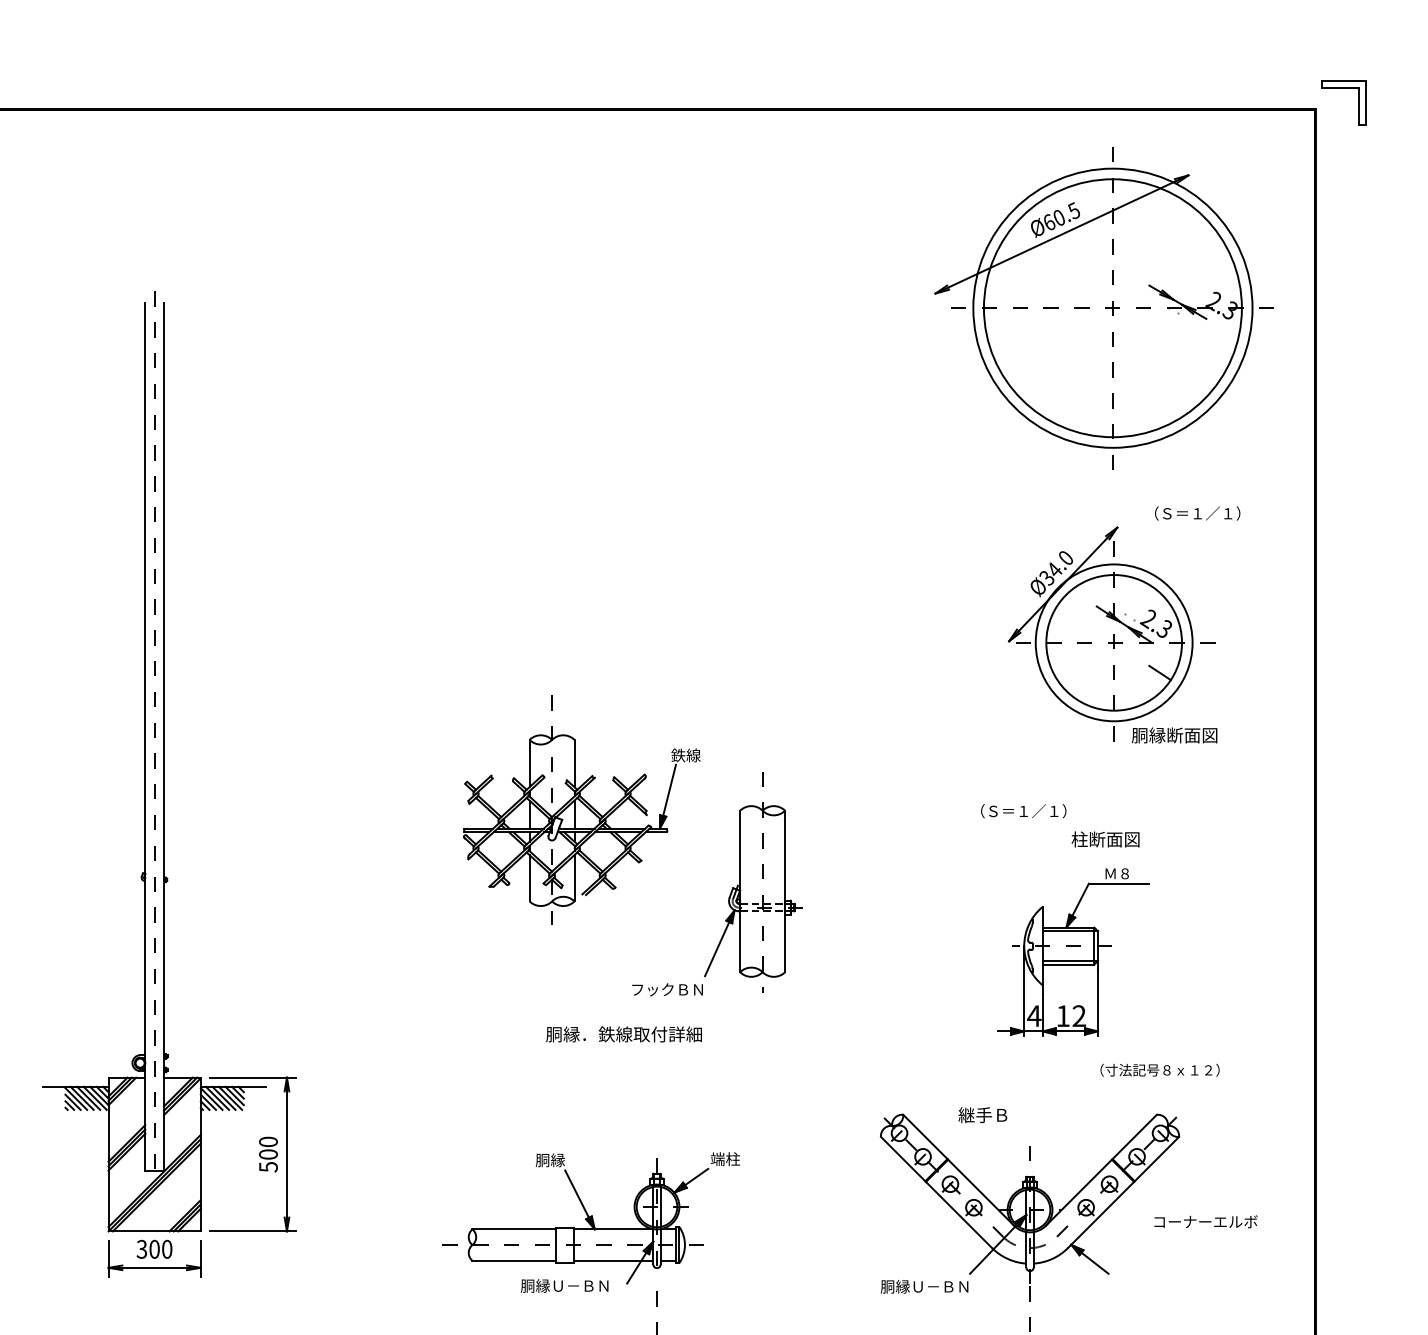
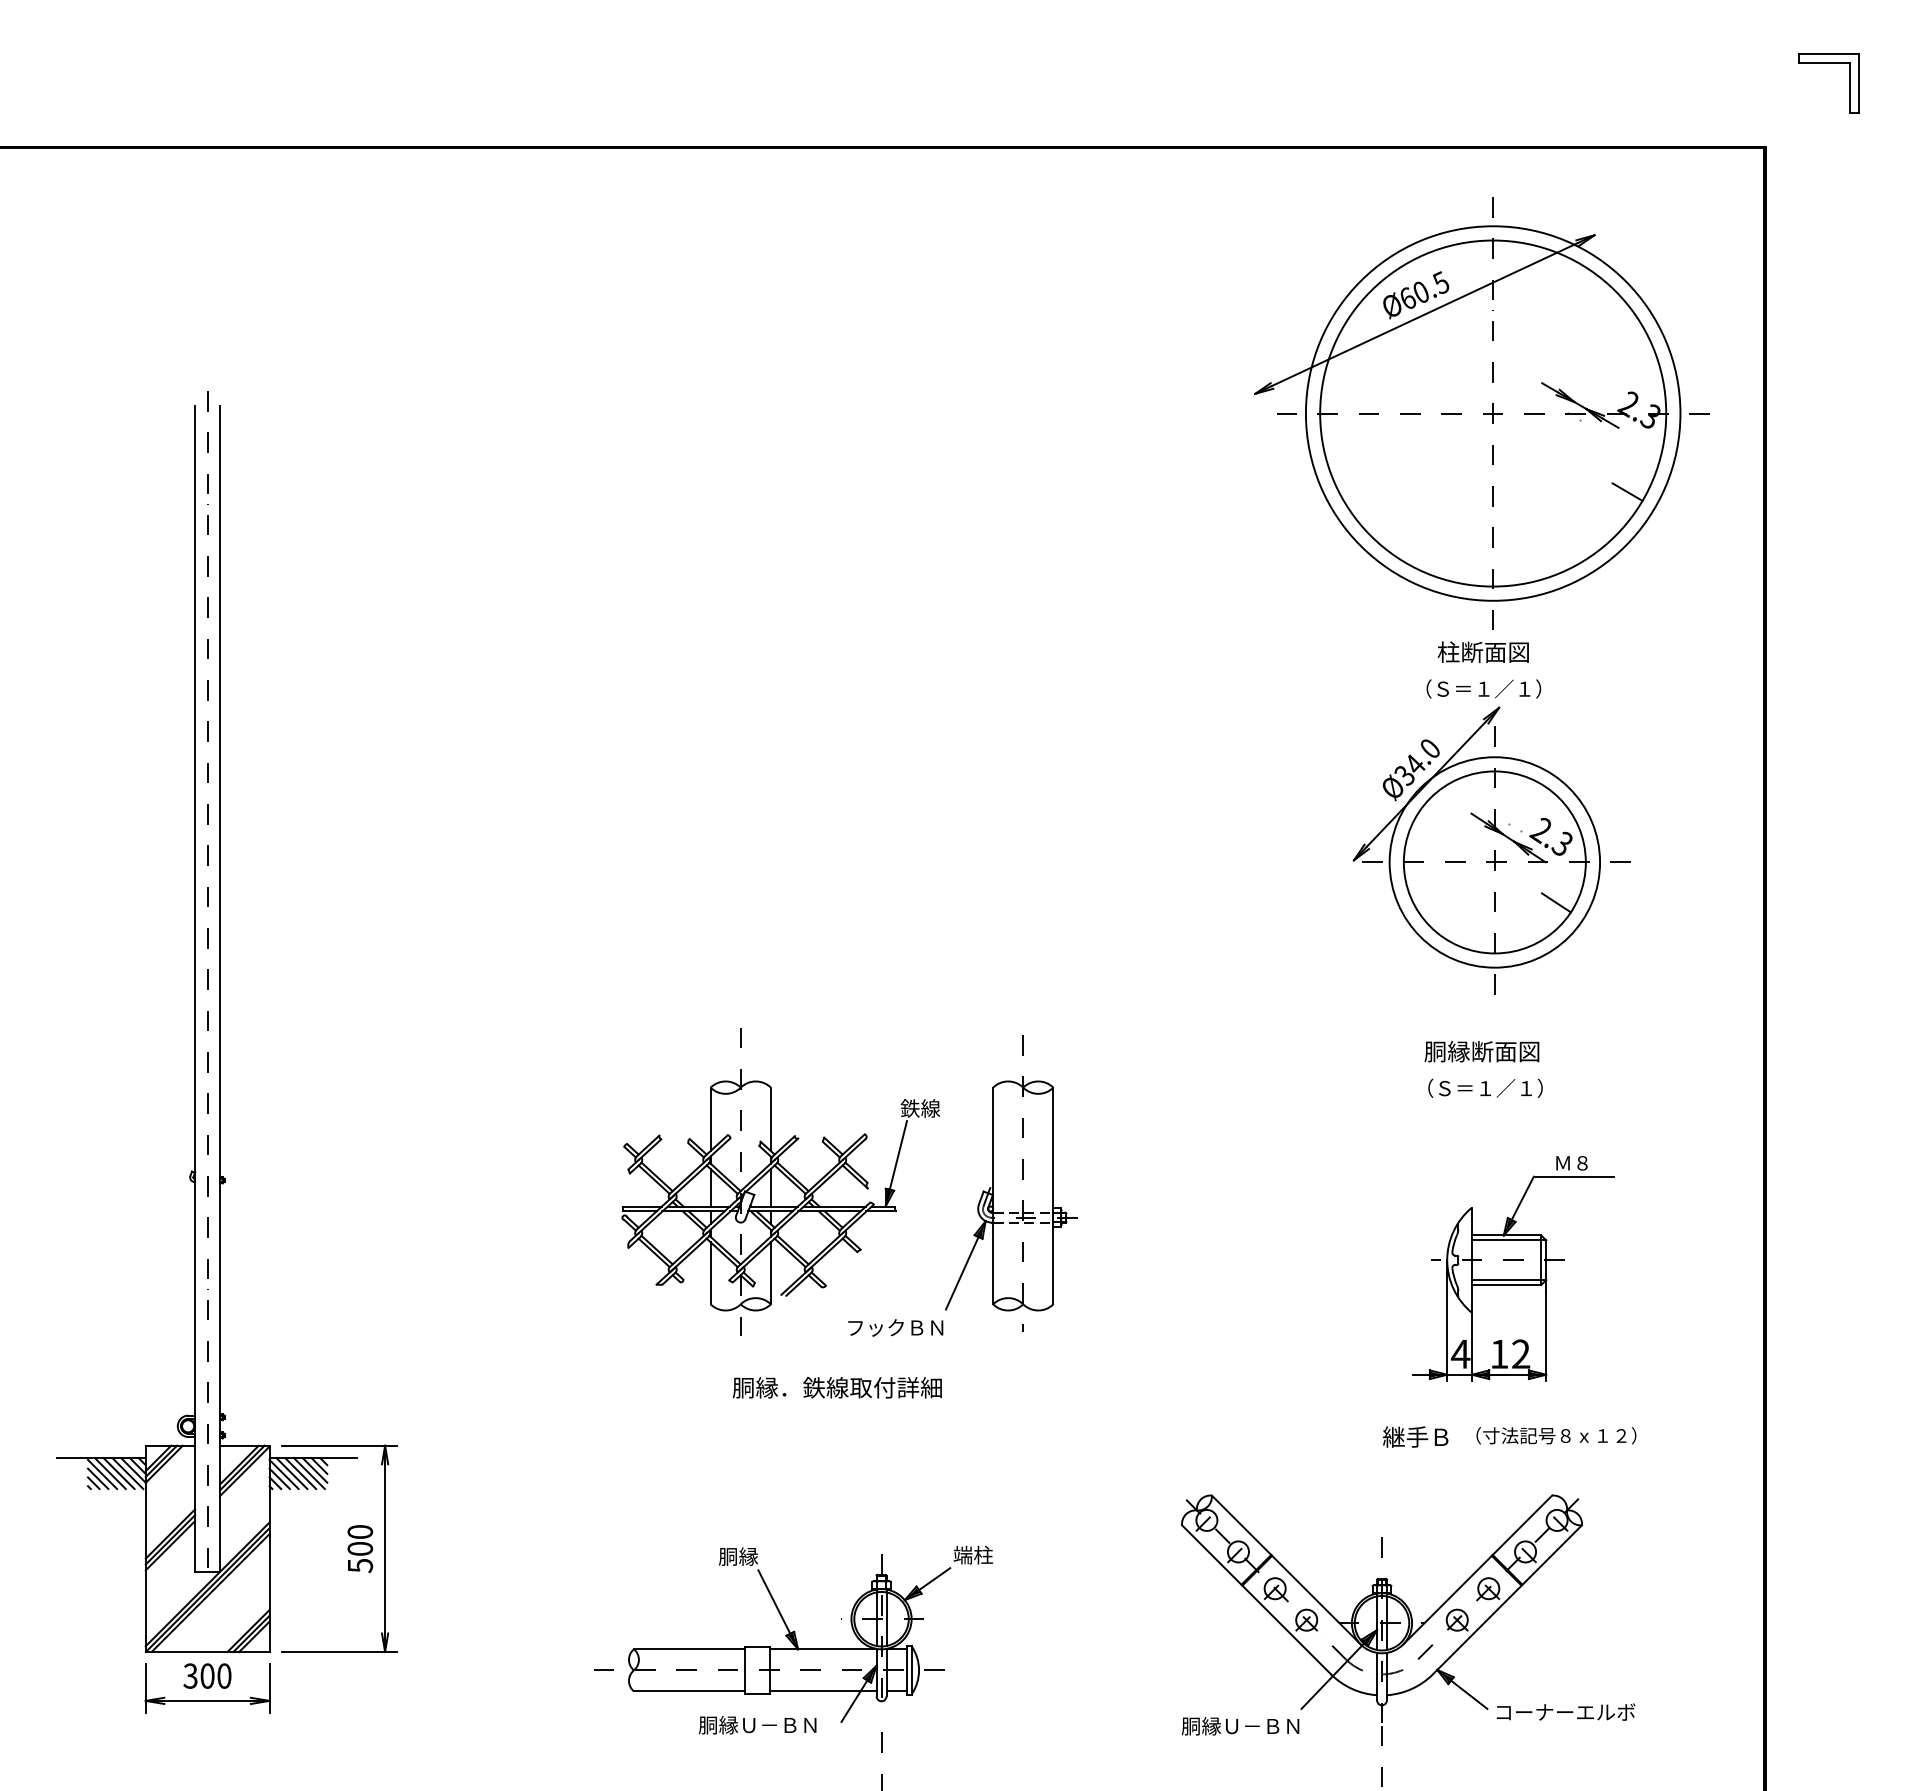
part: (1343, 88) -> (1828, 63), moved
line: (1213, 366) -> (1627, 491), added
text: (1197, 513) -> (1483, 688), moved
text: (1174, 735) -> (1481, 1051), moved
part: (581, 809) -> (780, 1181), moved
text: (1023, 810) -> (1485, 1087), moved
text: (1104, 838) -> (1482, 651), moved
part: (1073, 952) -> (1513, 1268), moved
text: (982, 1114) -> (1415, 1436), moved
text: (1205, 1221) -> (1565, 1711), moved

